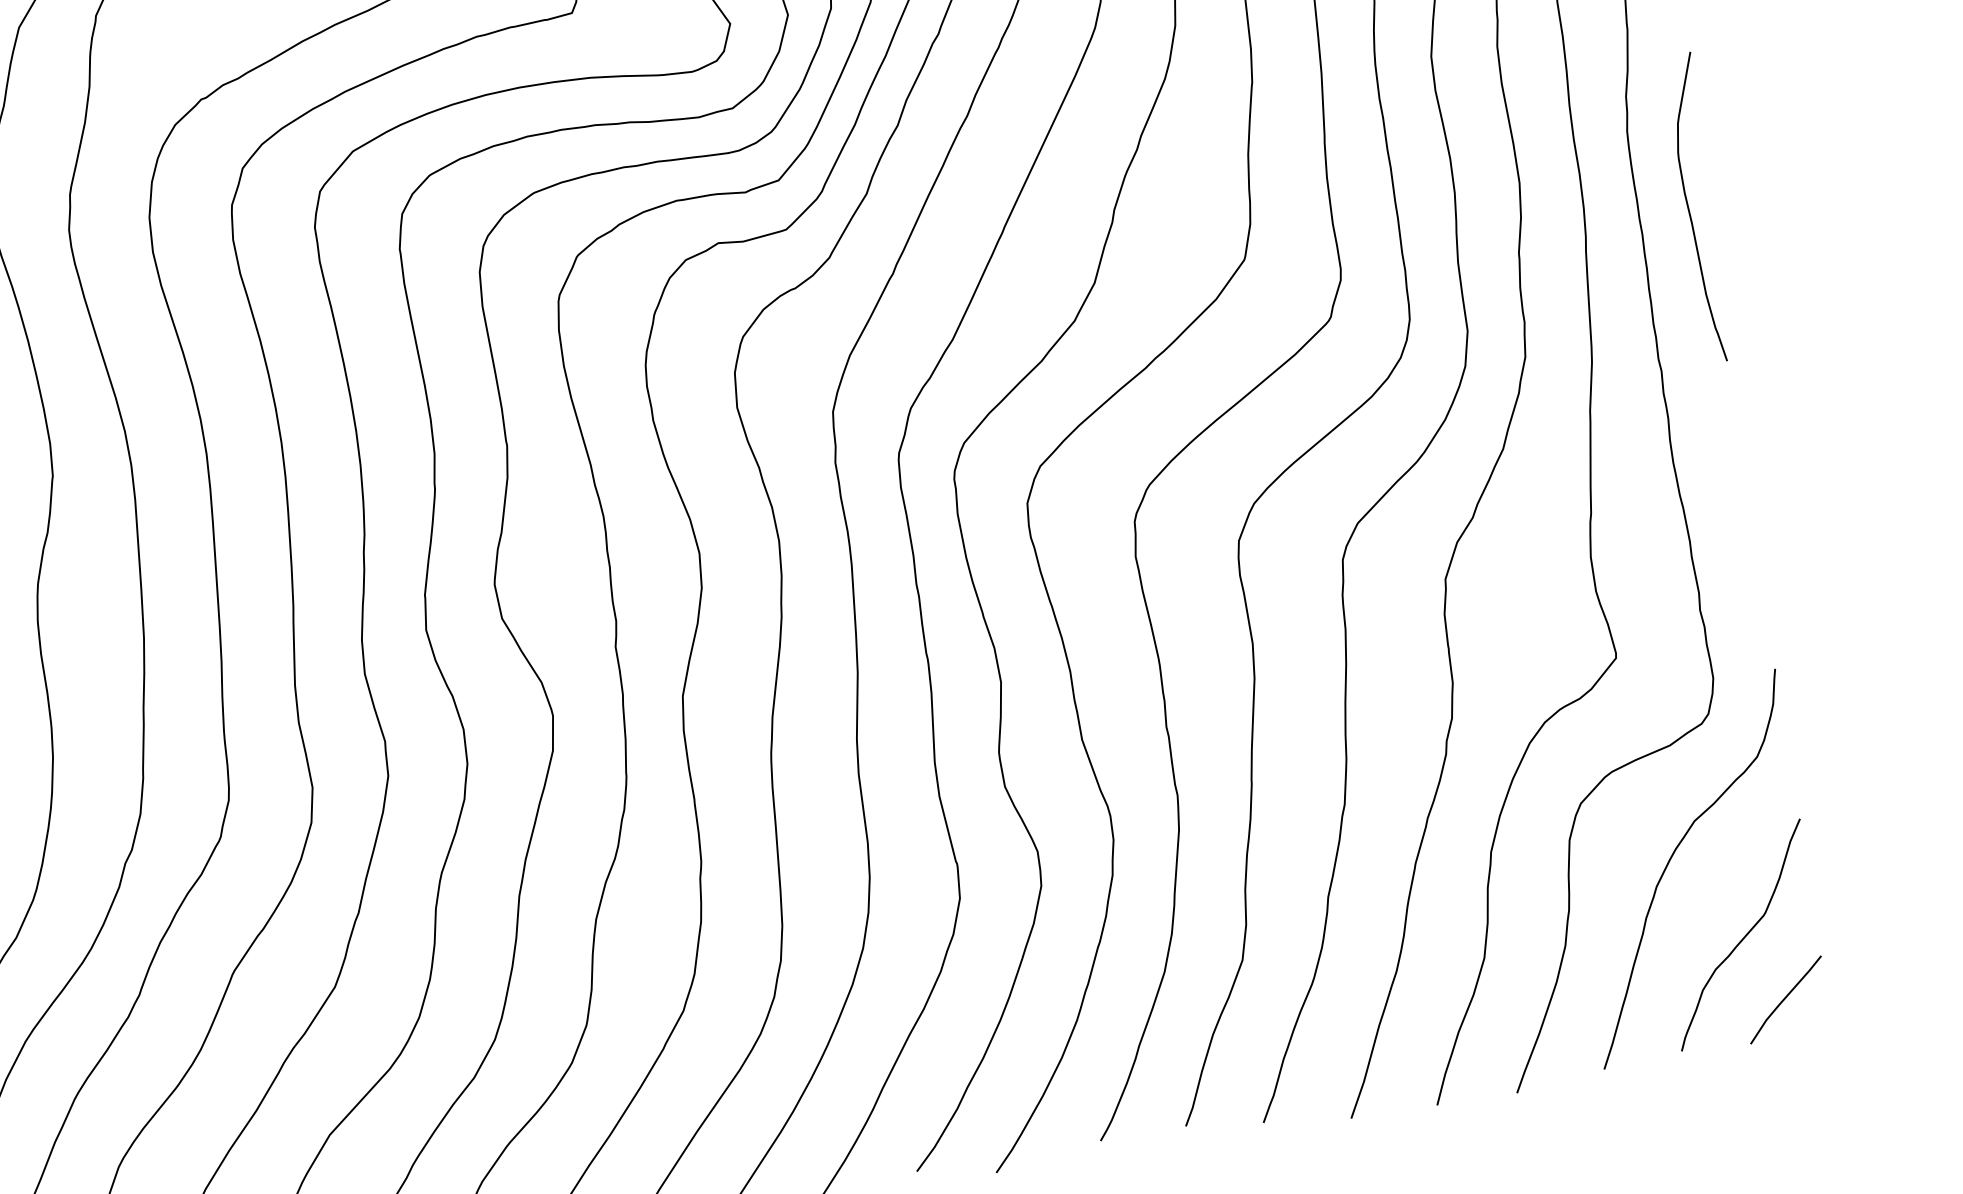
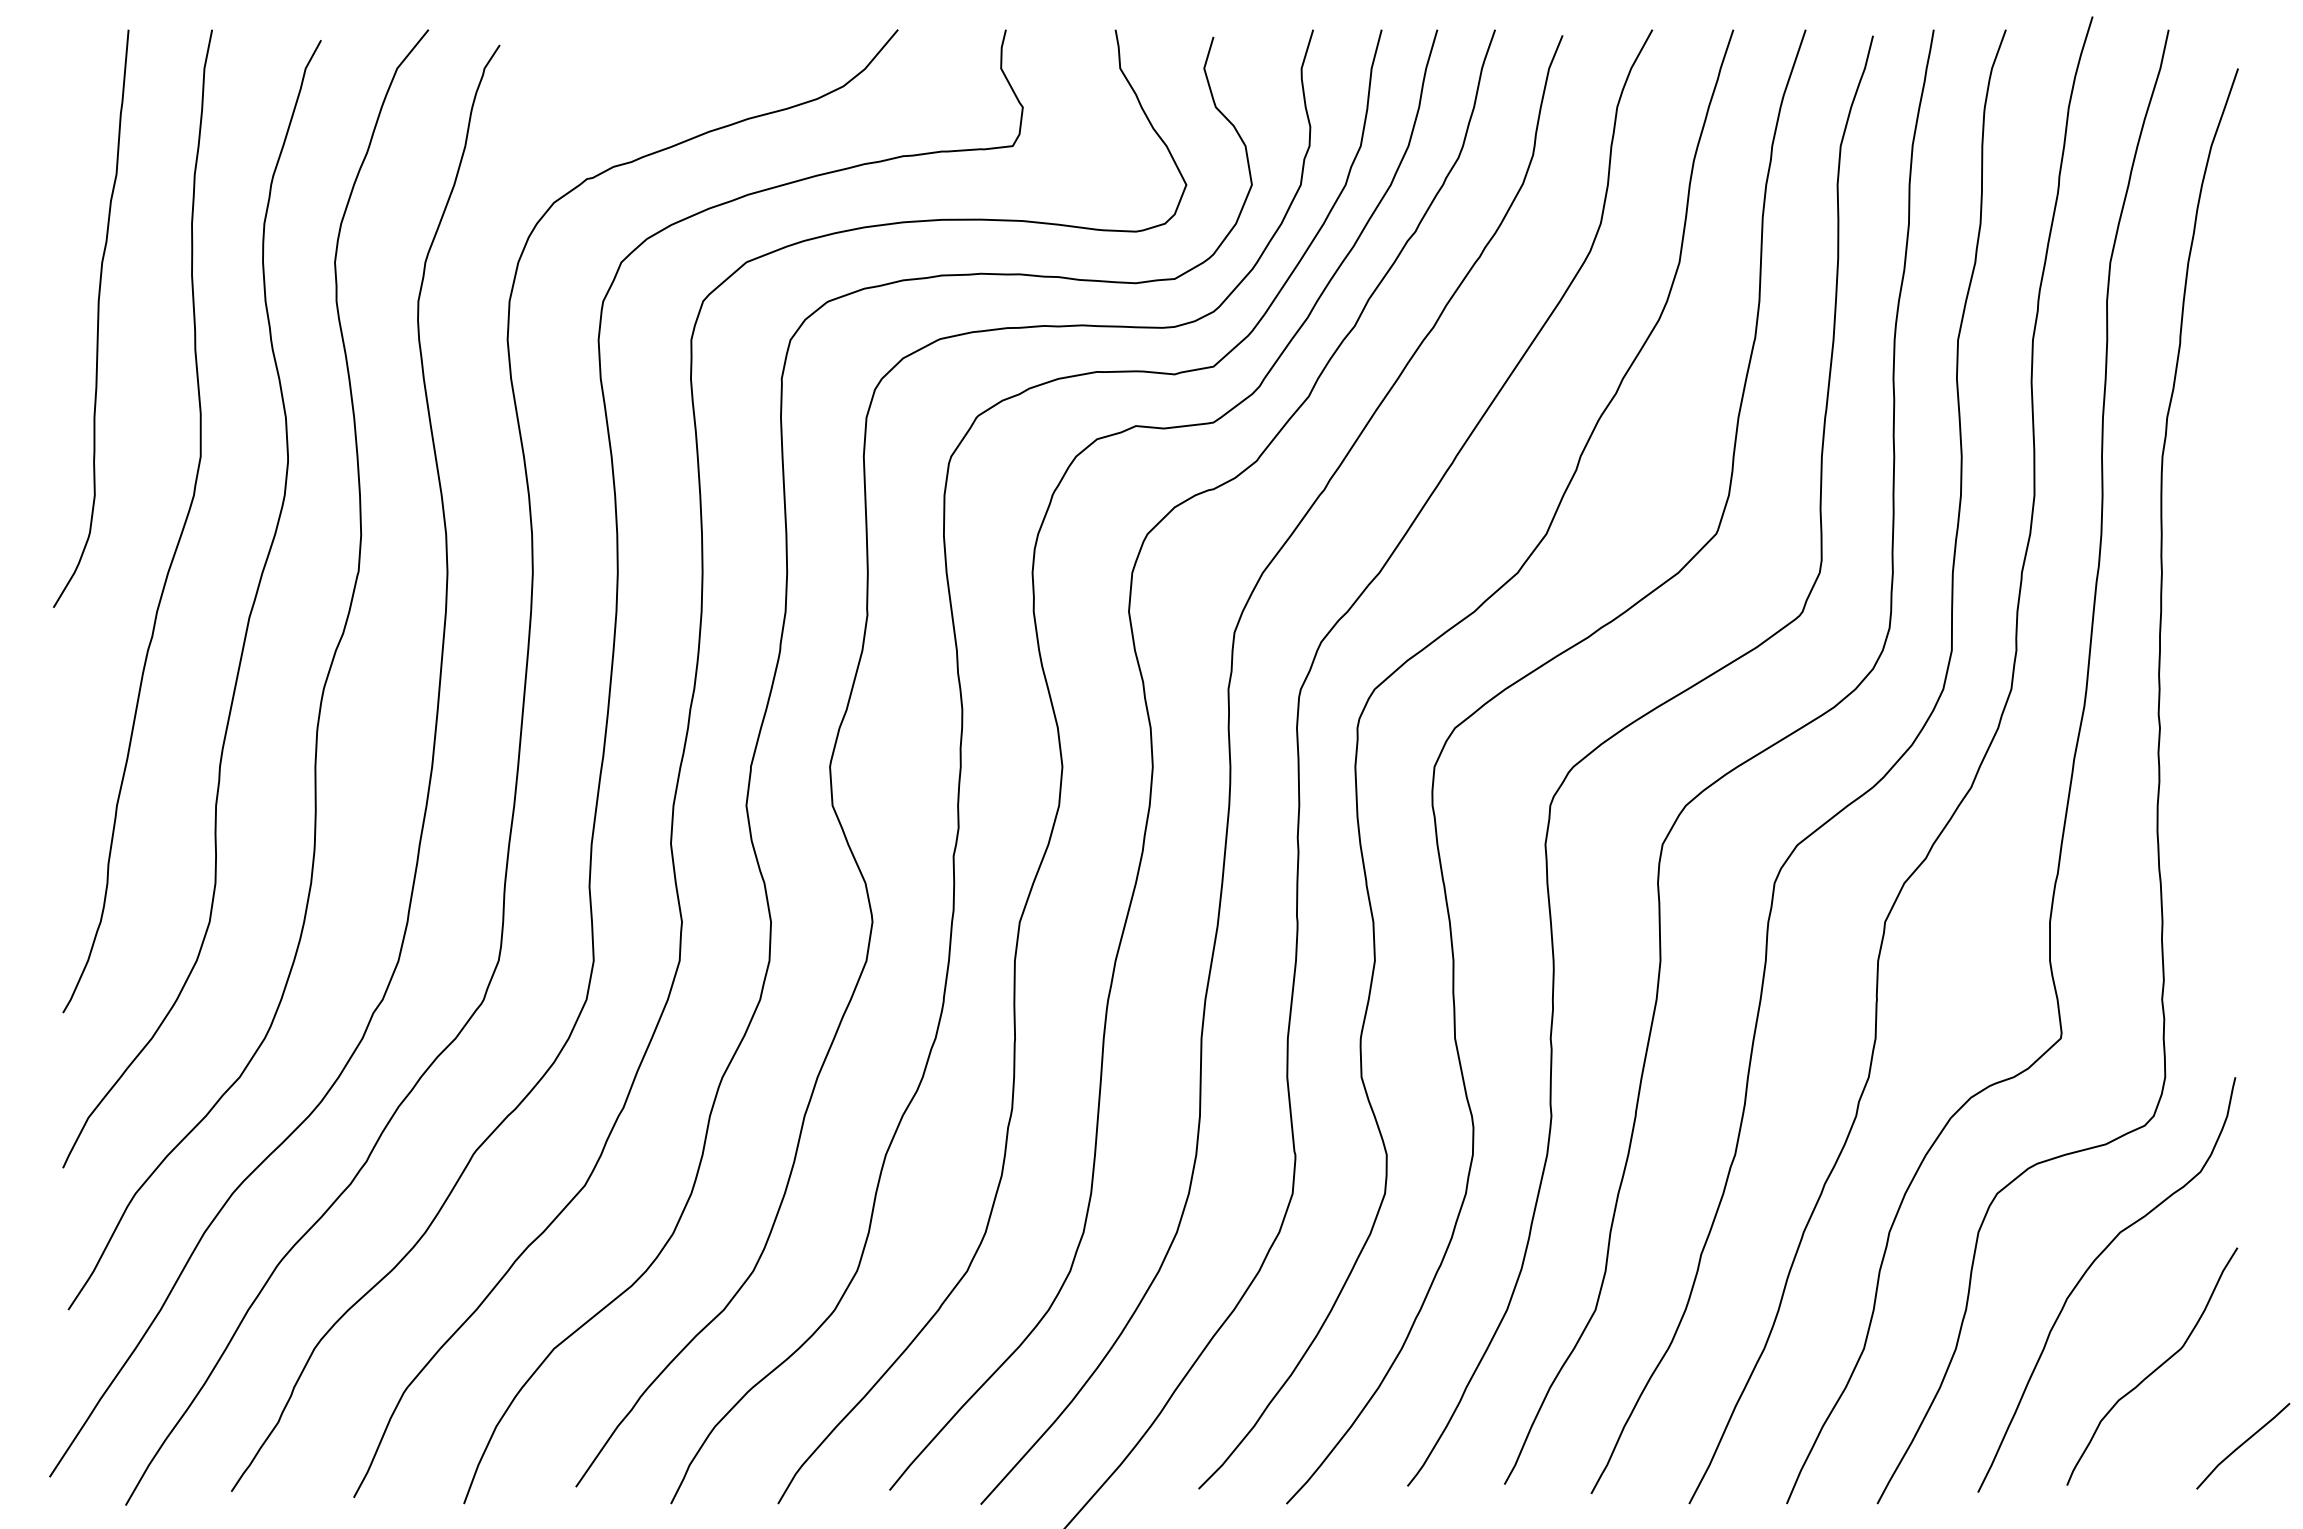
curve: (1689, 208) -> (2218, 552), removed
line: (1785, 998) -> (2243, 1444), moved

